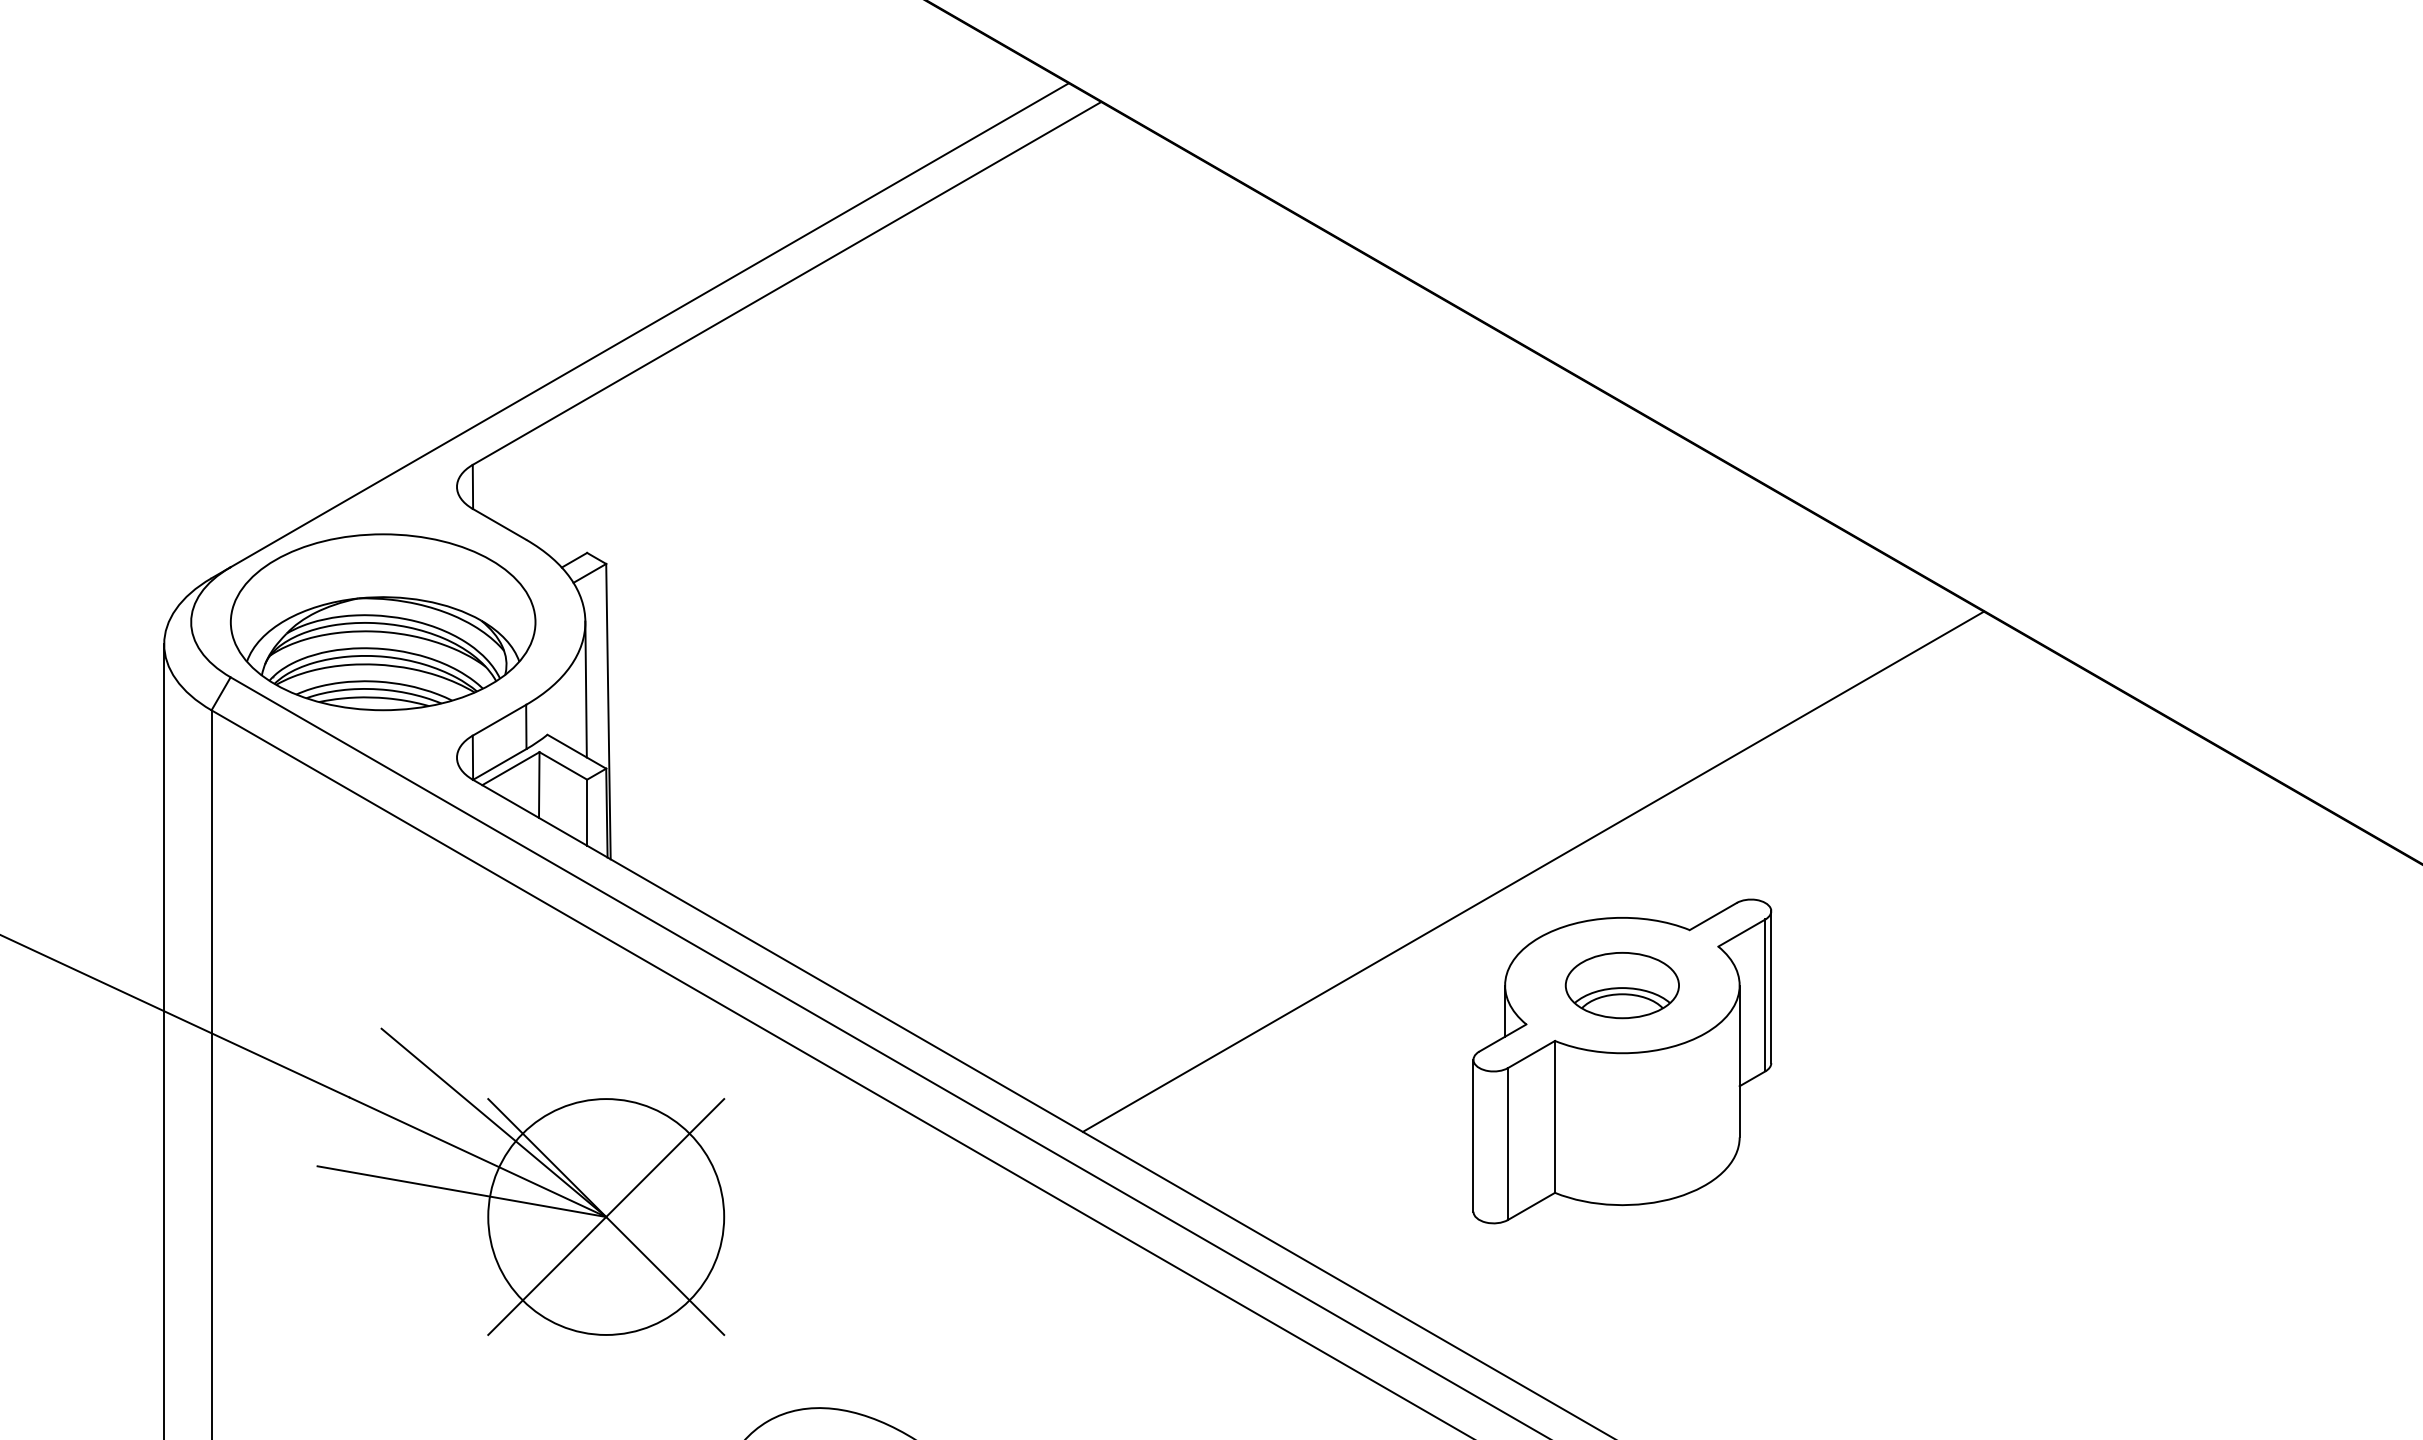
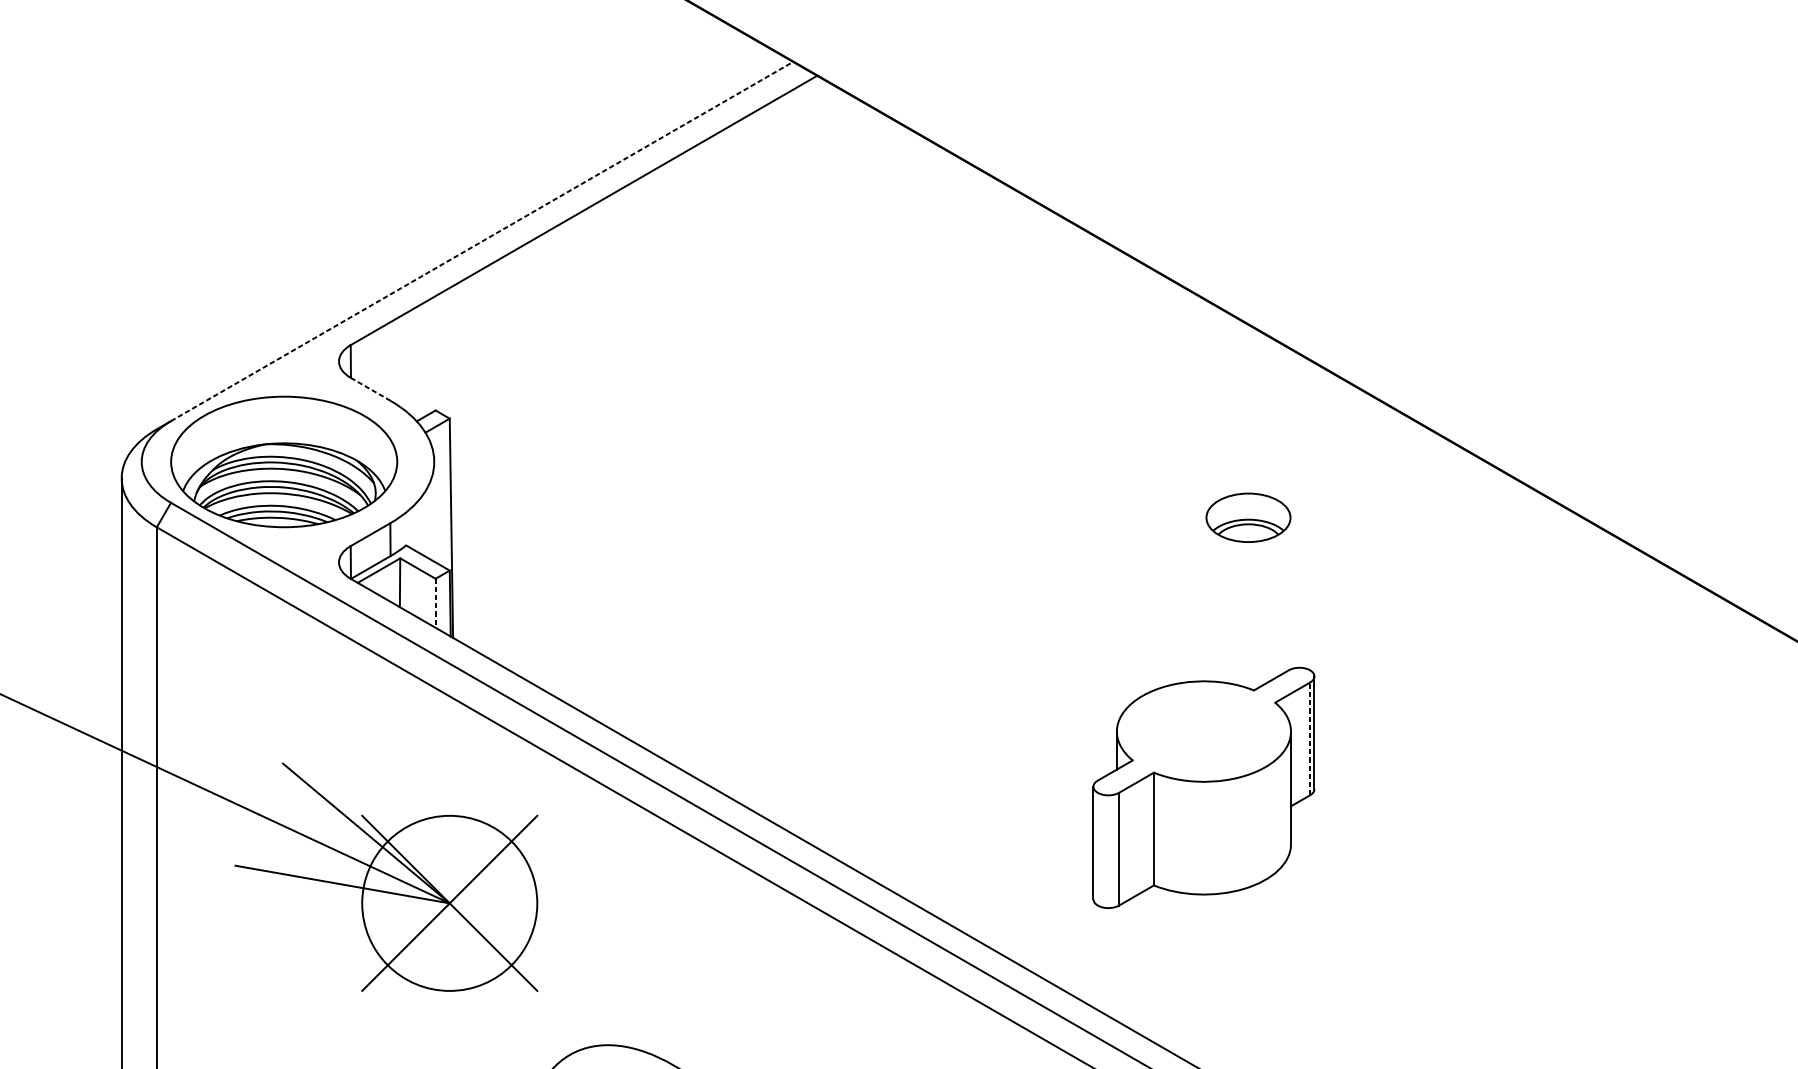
line: (649, 325) -> (481, 241), solid -> dashed
line: (499, 524) -> (370, 389), solid -> dashed
line: (585, 689) -> (434, 511), removed
line: (587, 813) -> (435, 603), solid -> dashed
line: (1532, 871) -> (1137, 646), removed
part: (1621, 985) -> (1247, 517), moved
line: (1765, 995) -> (1310, 738), solid -> dashed

